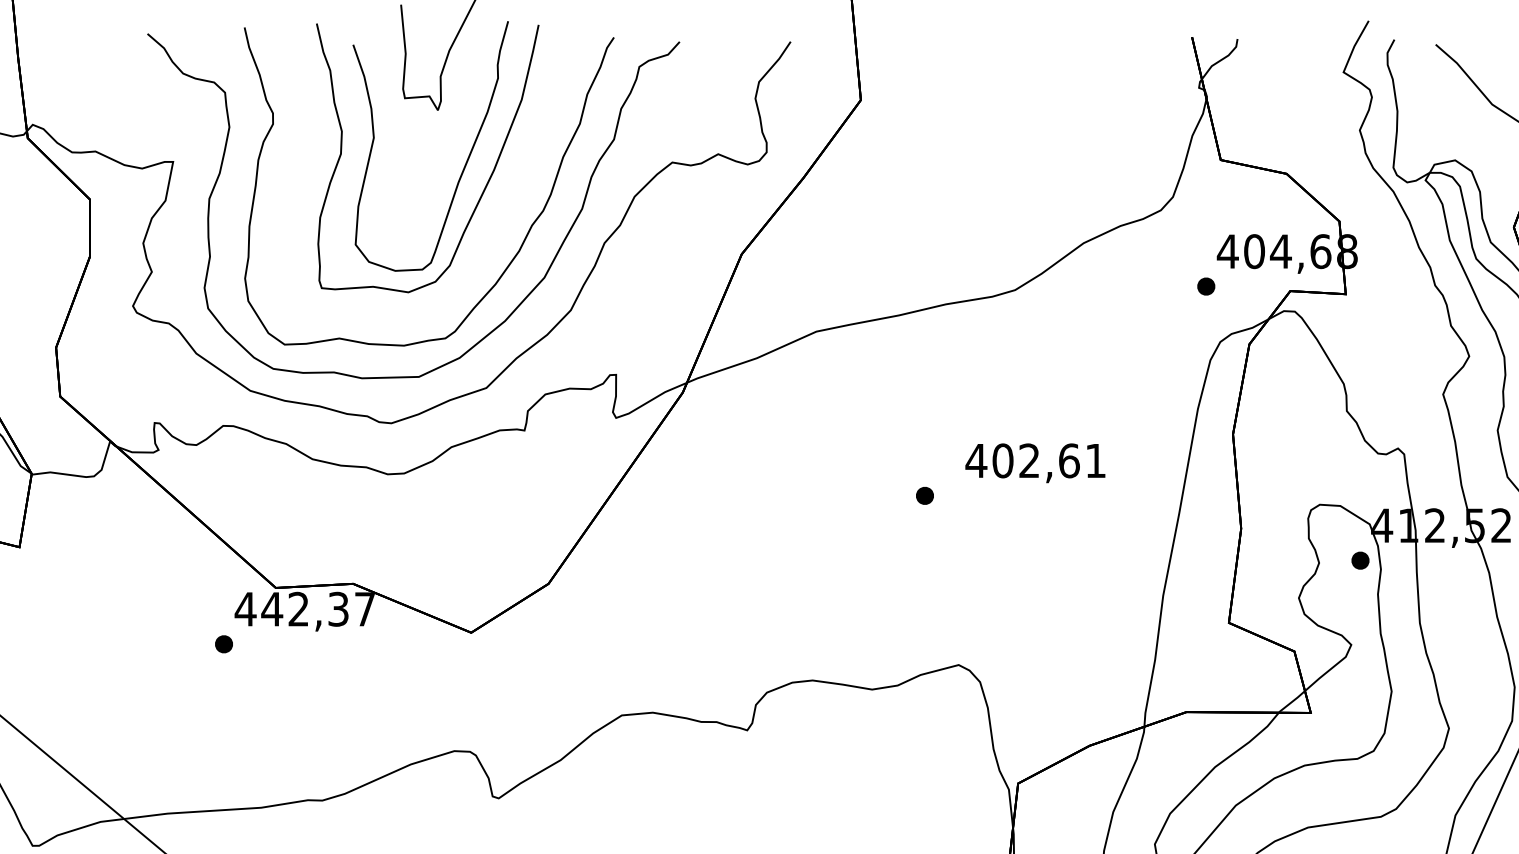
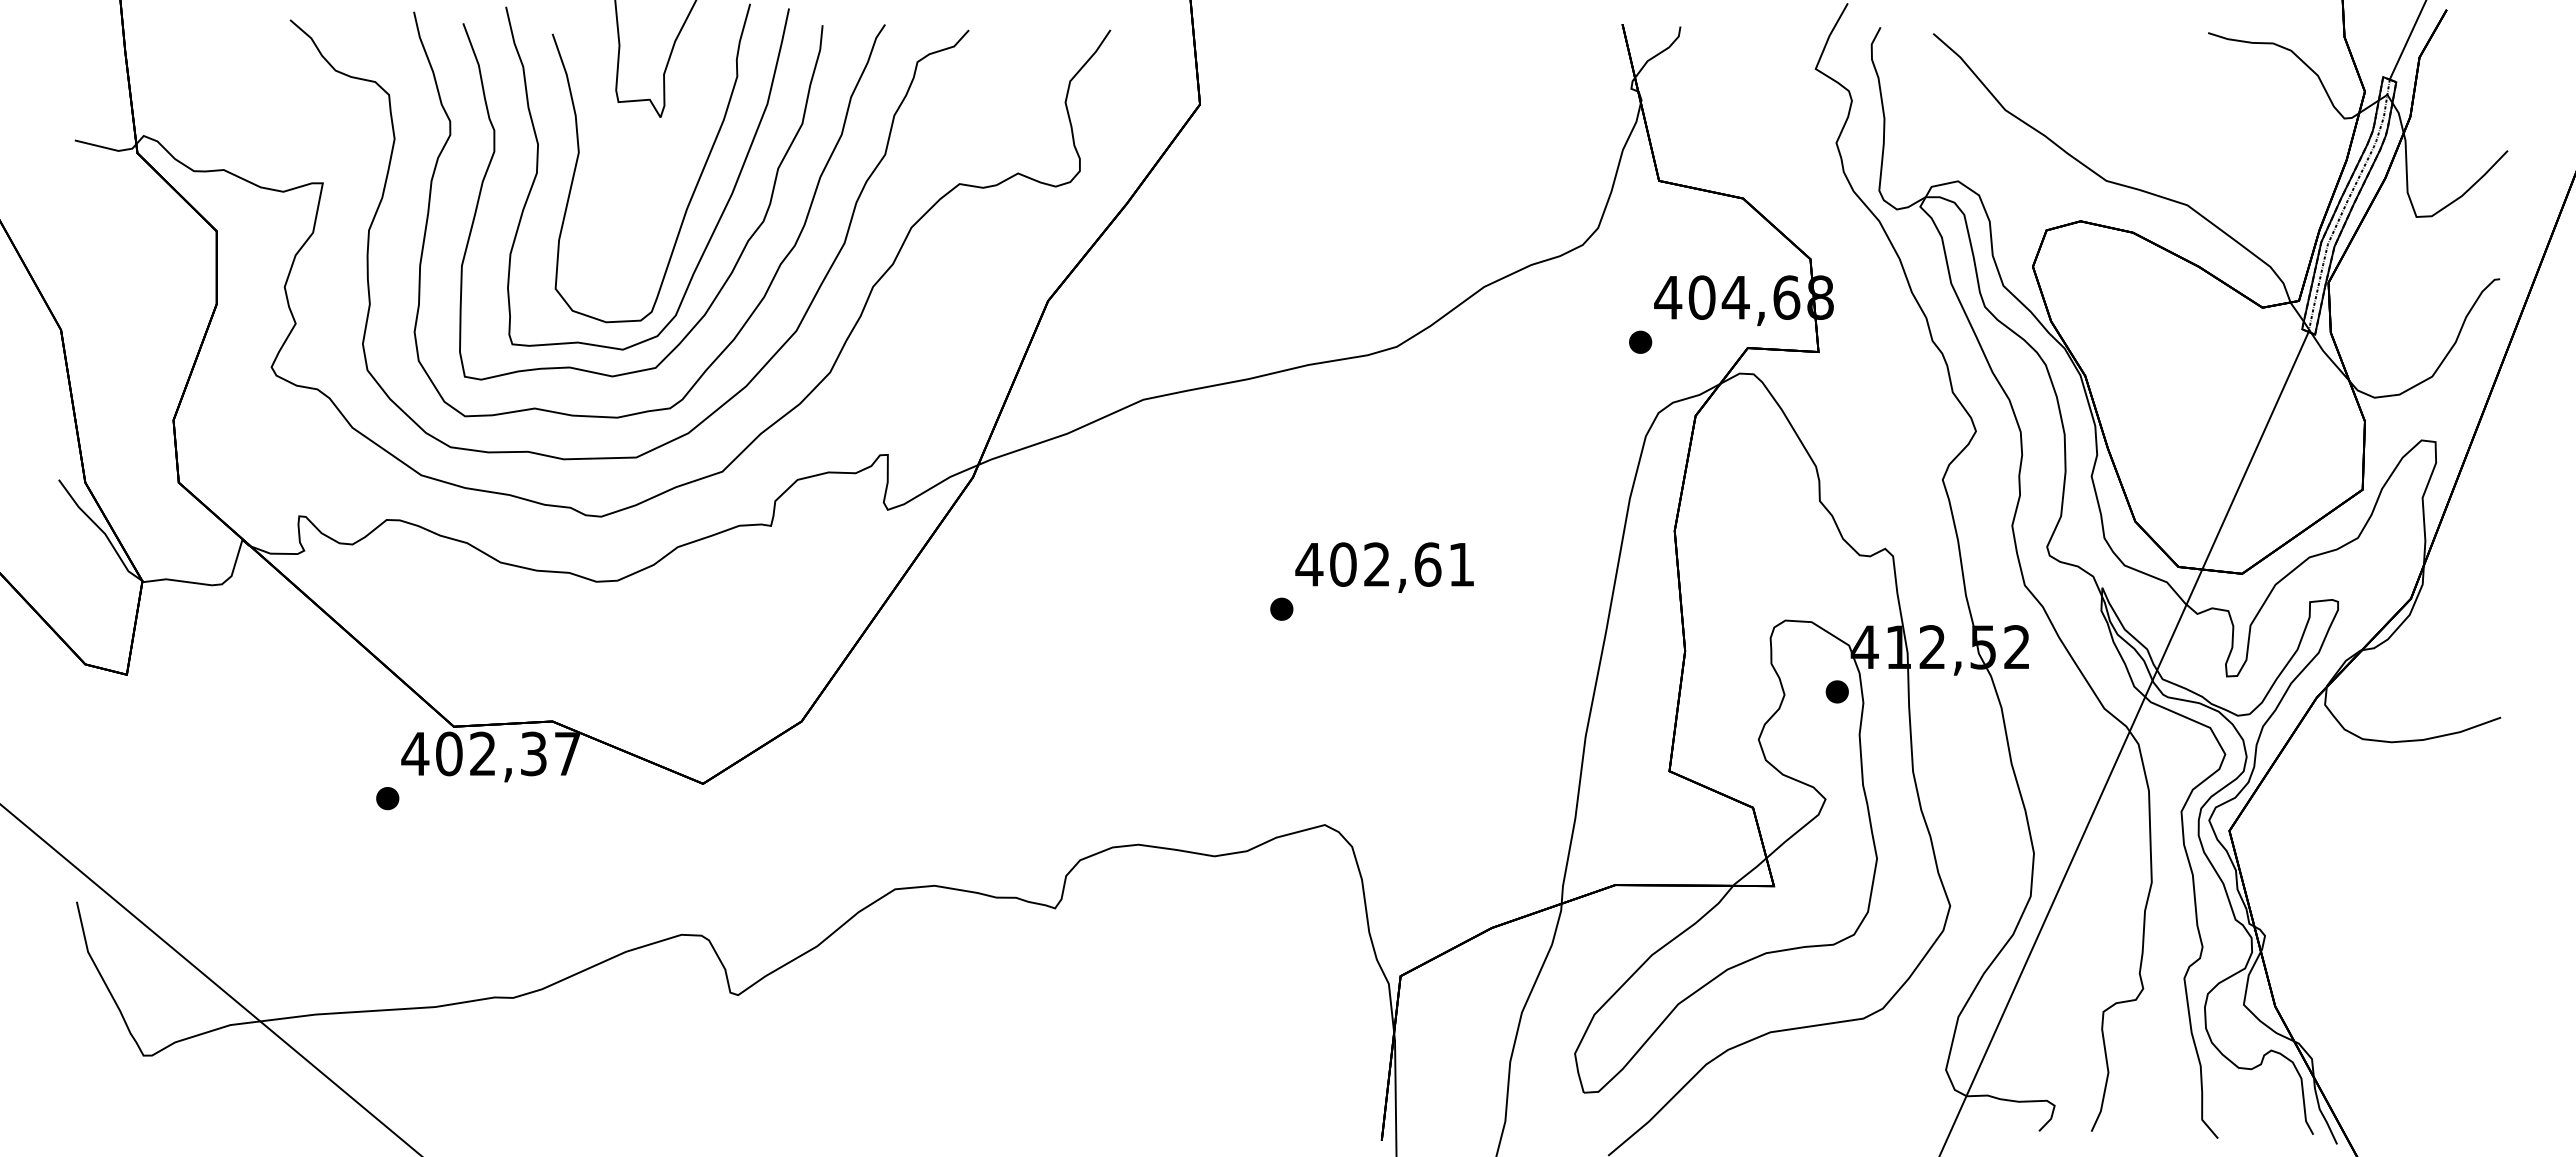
part: (501, 215) -> (741, 251), added
text: (1035, 463) -> (1384, 567), moved
text: (272, 608) -> (449, 753), 442,37 -> 402,37

